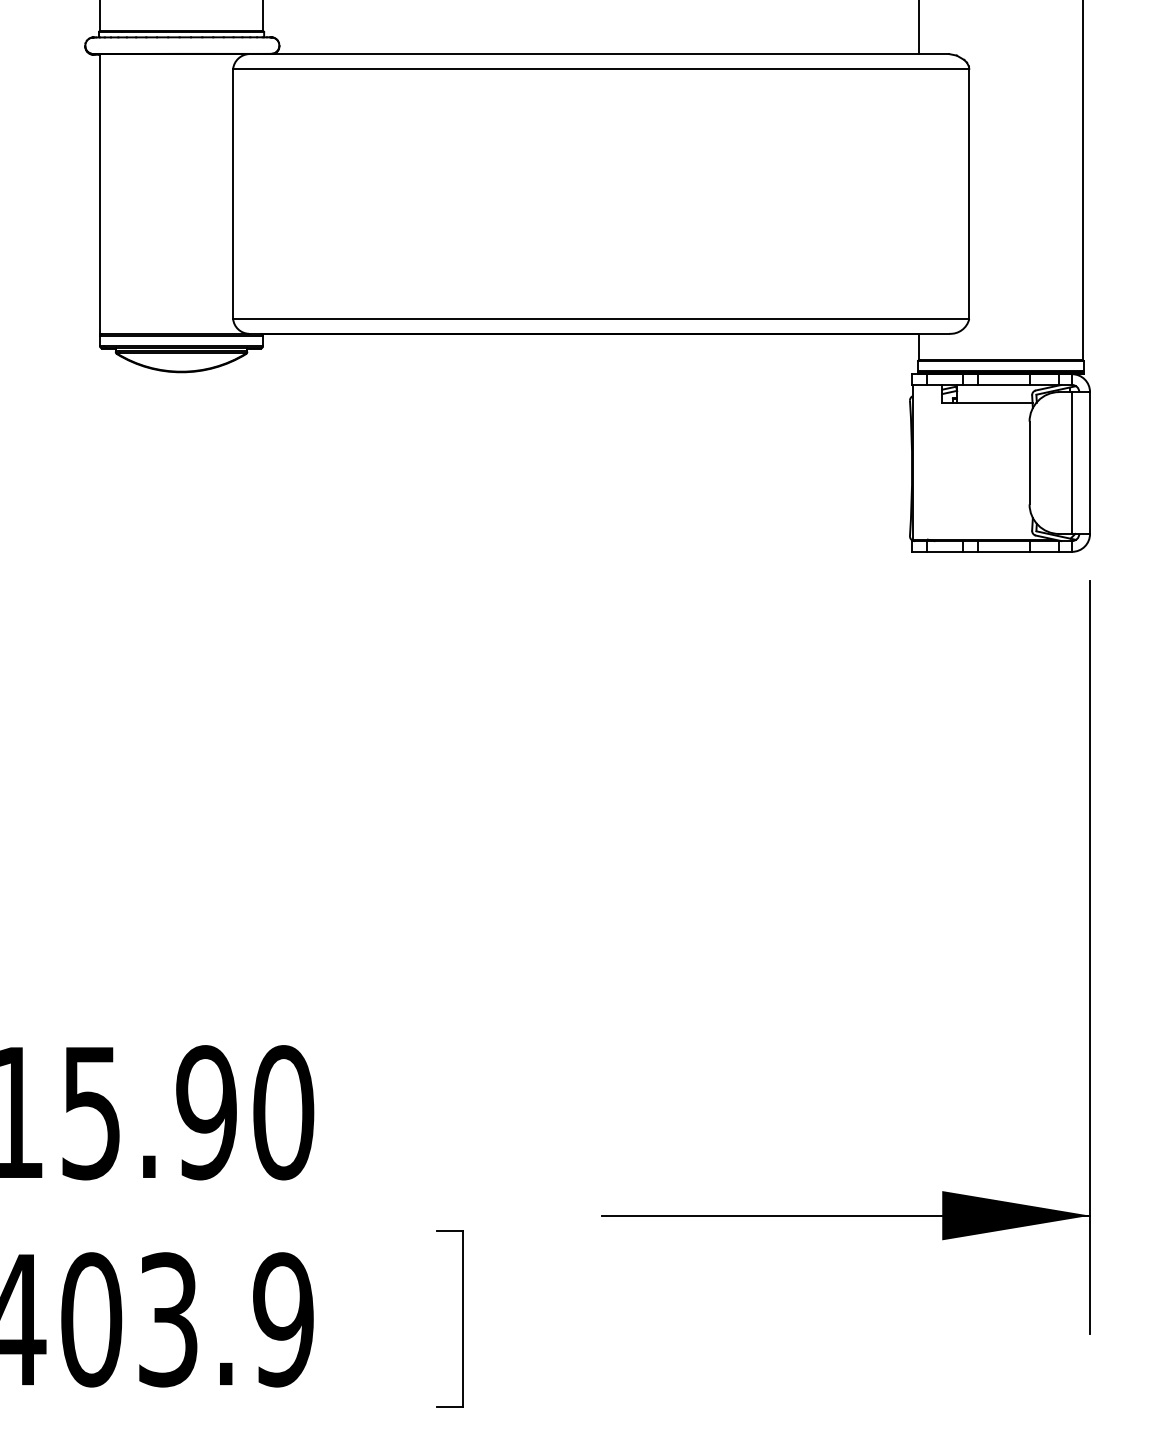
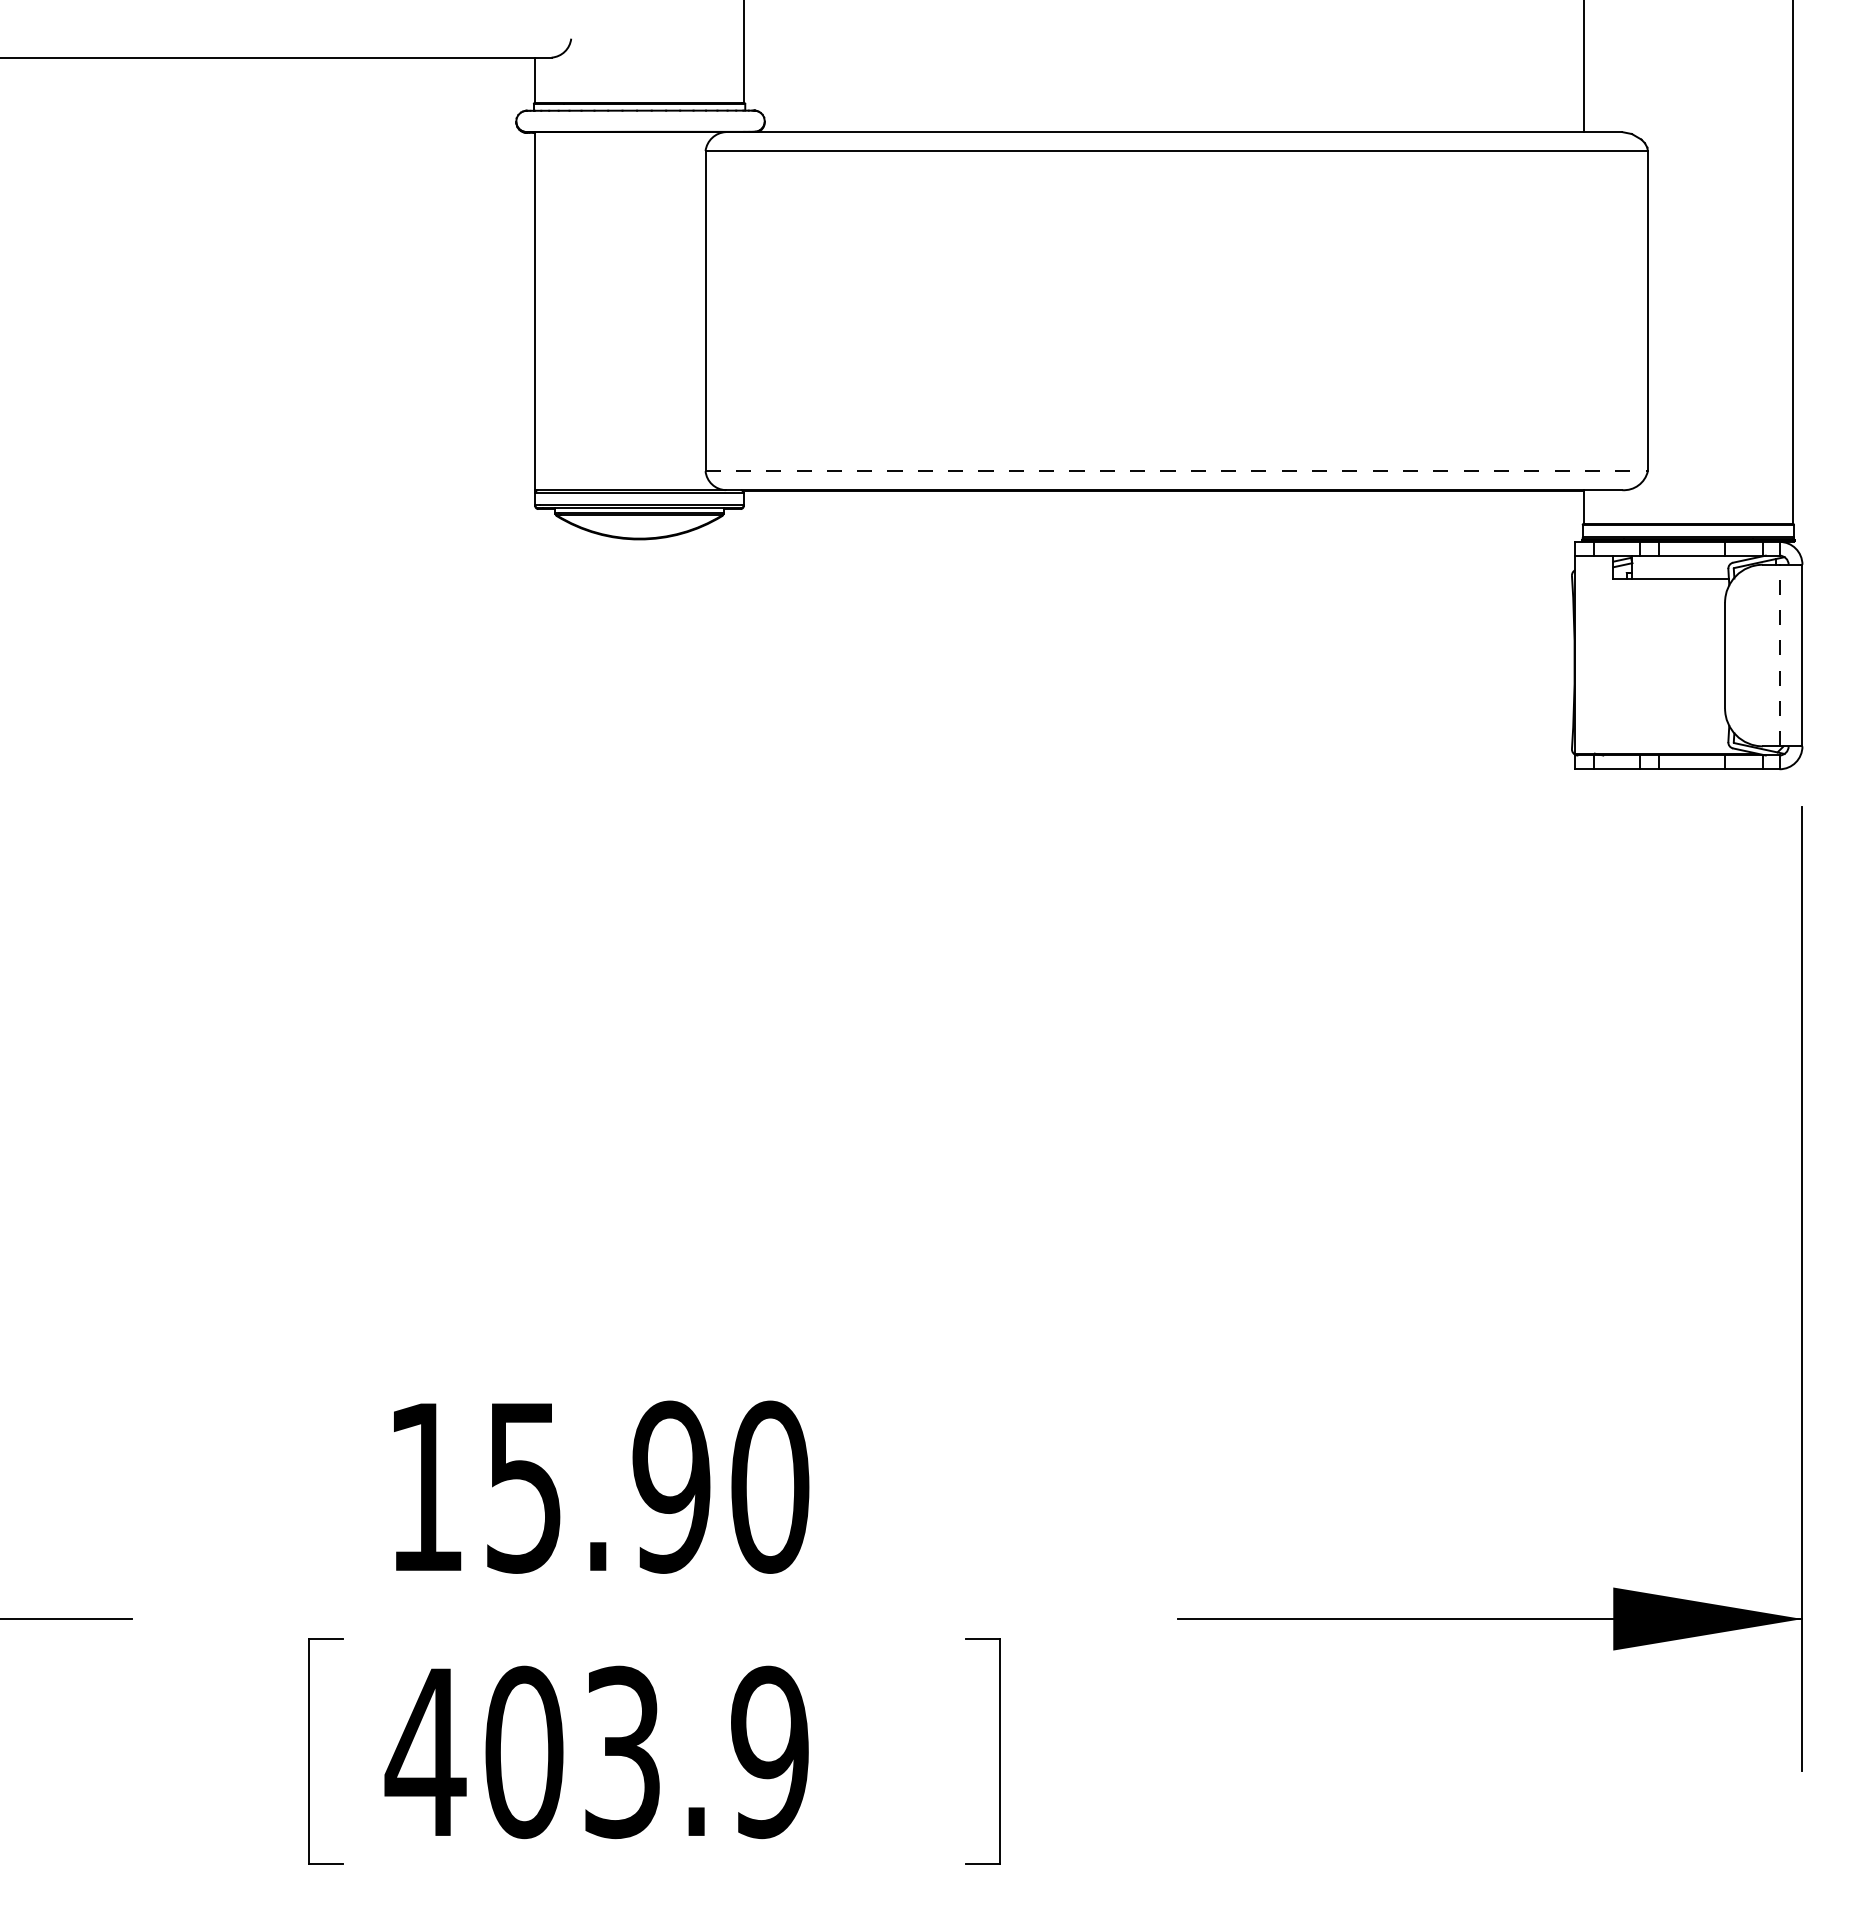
line: (601, 319) -> (1177, 471), solid -> dashed
line: (1072, 462) -> (1779, 655), solid -> dashed

